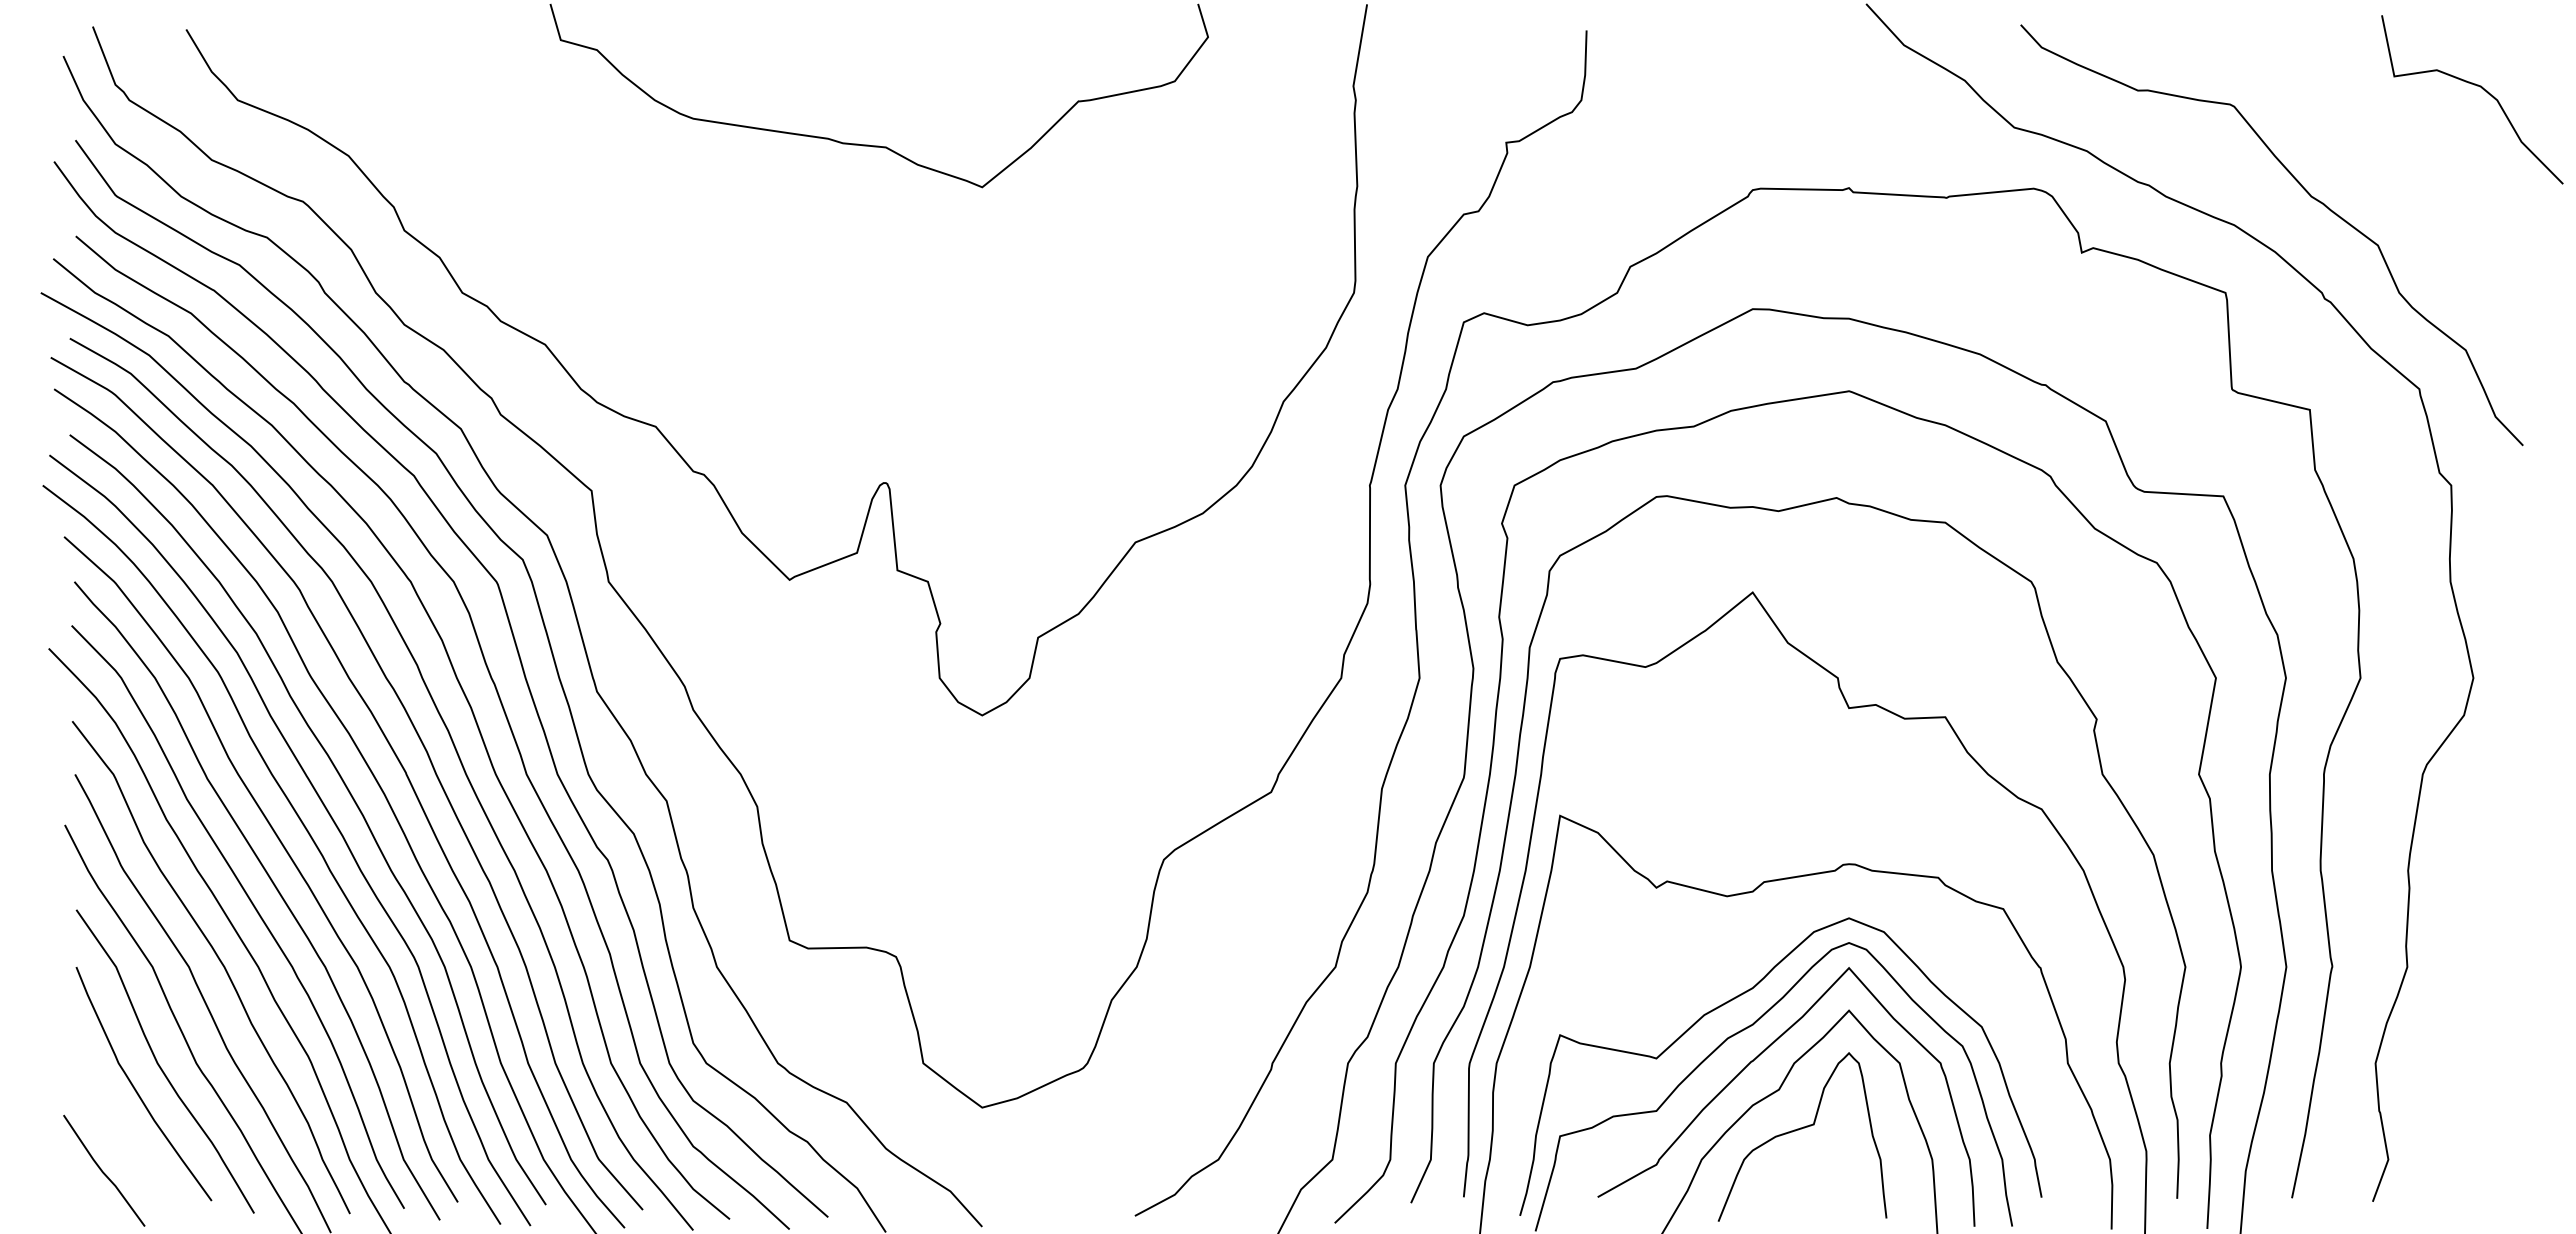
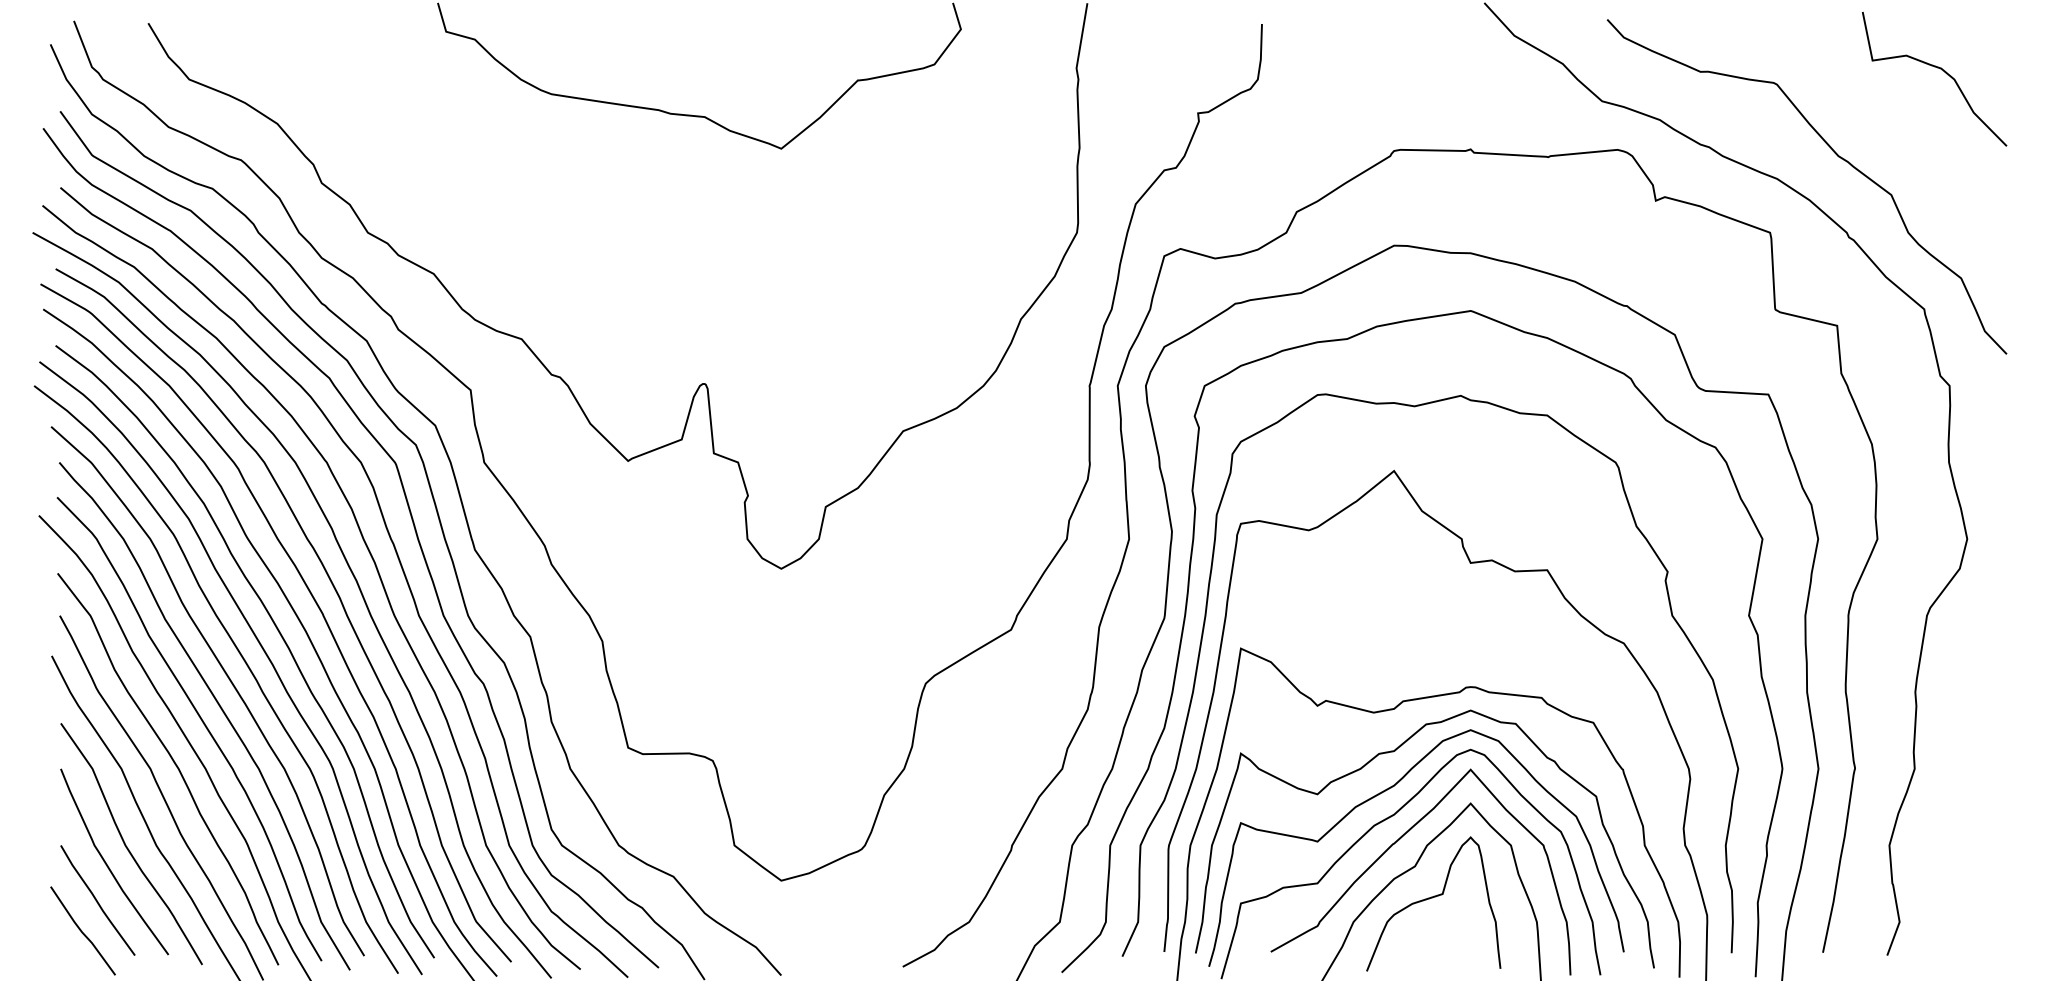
curve: (2477, 86) -> (1938, 68), moved
curve: (1753, 945) -> (1394, 751), added
curve: (122, 1132) -> (97, 900), added

